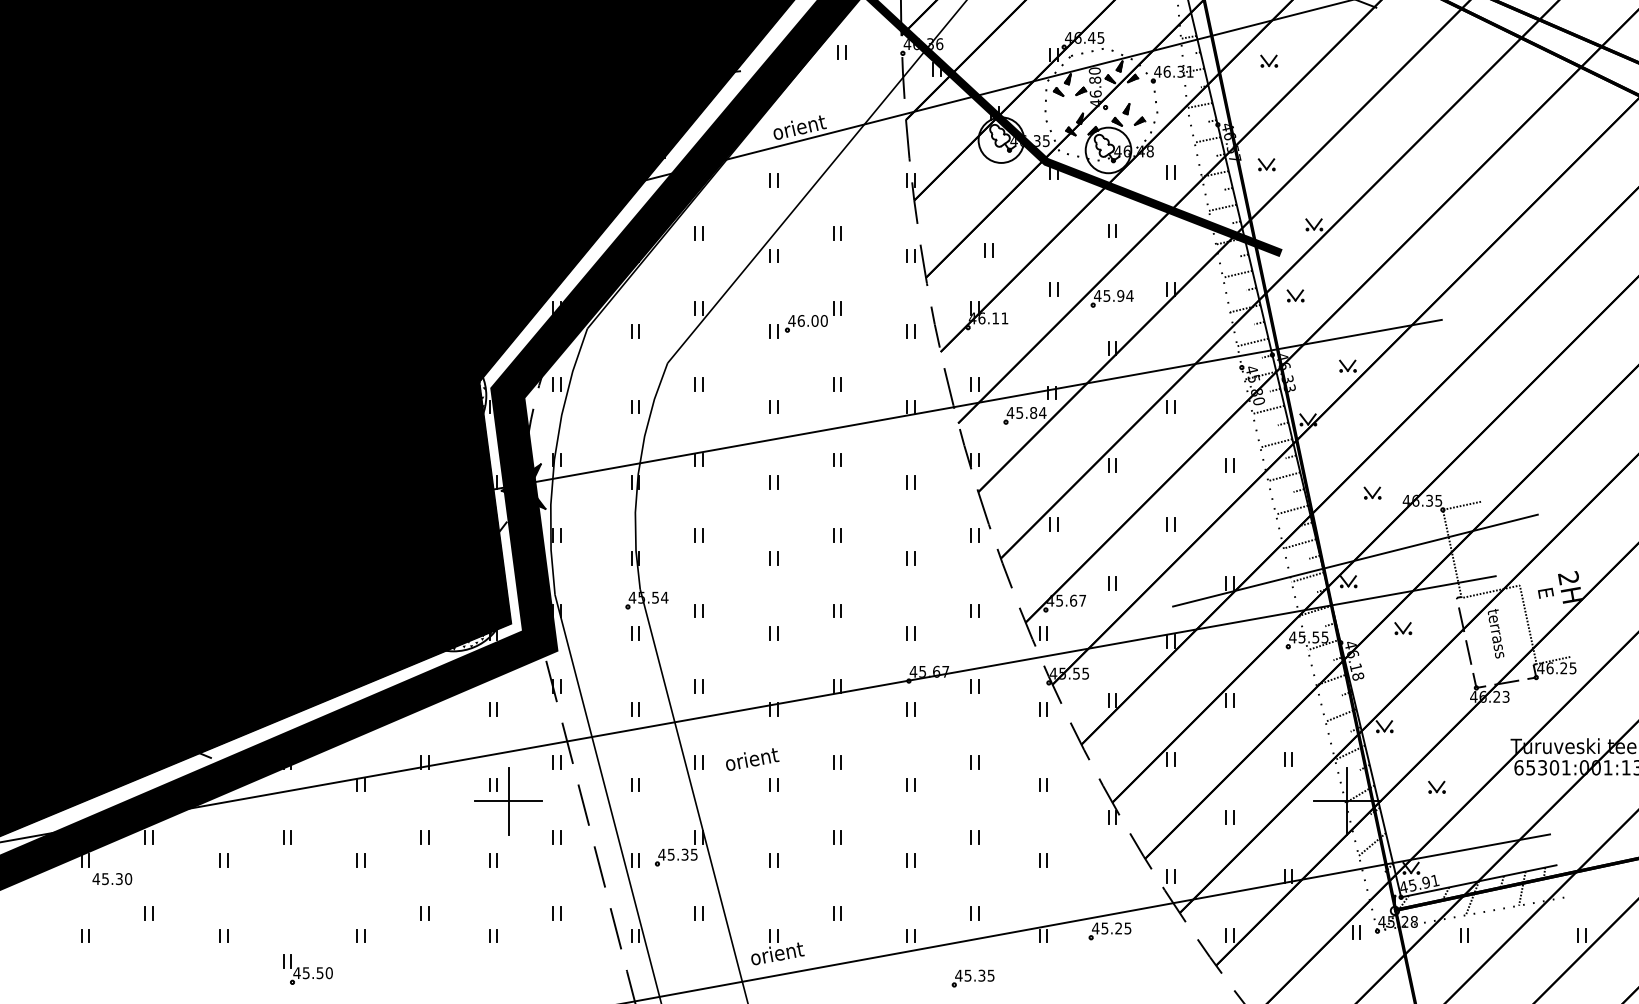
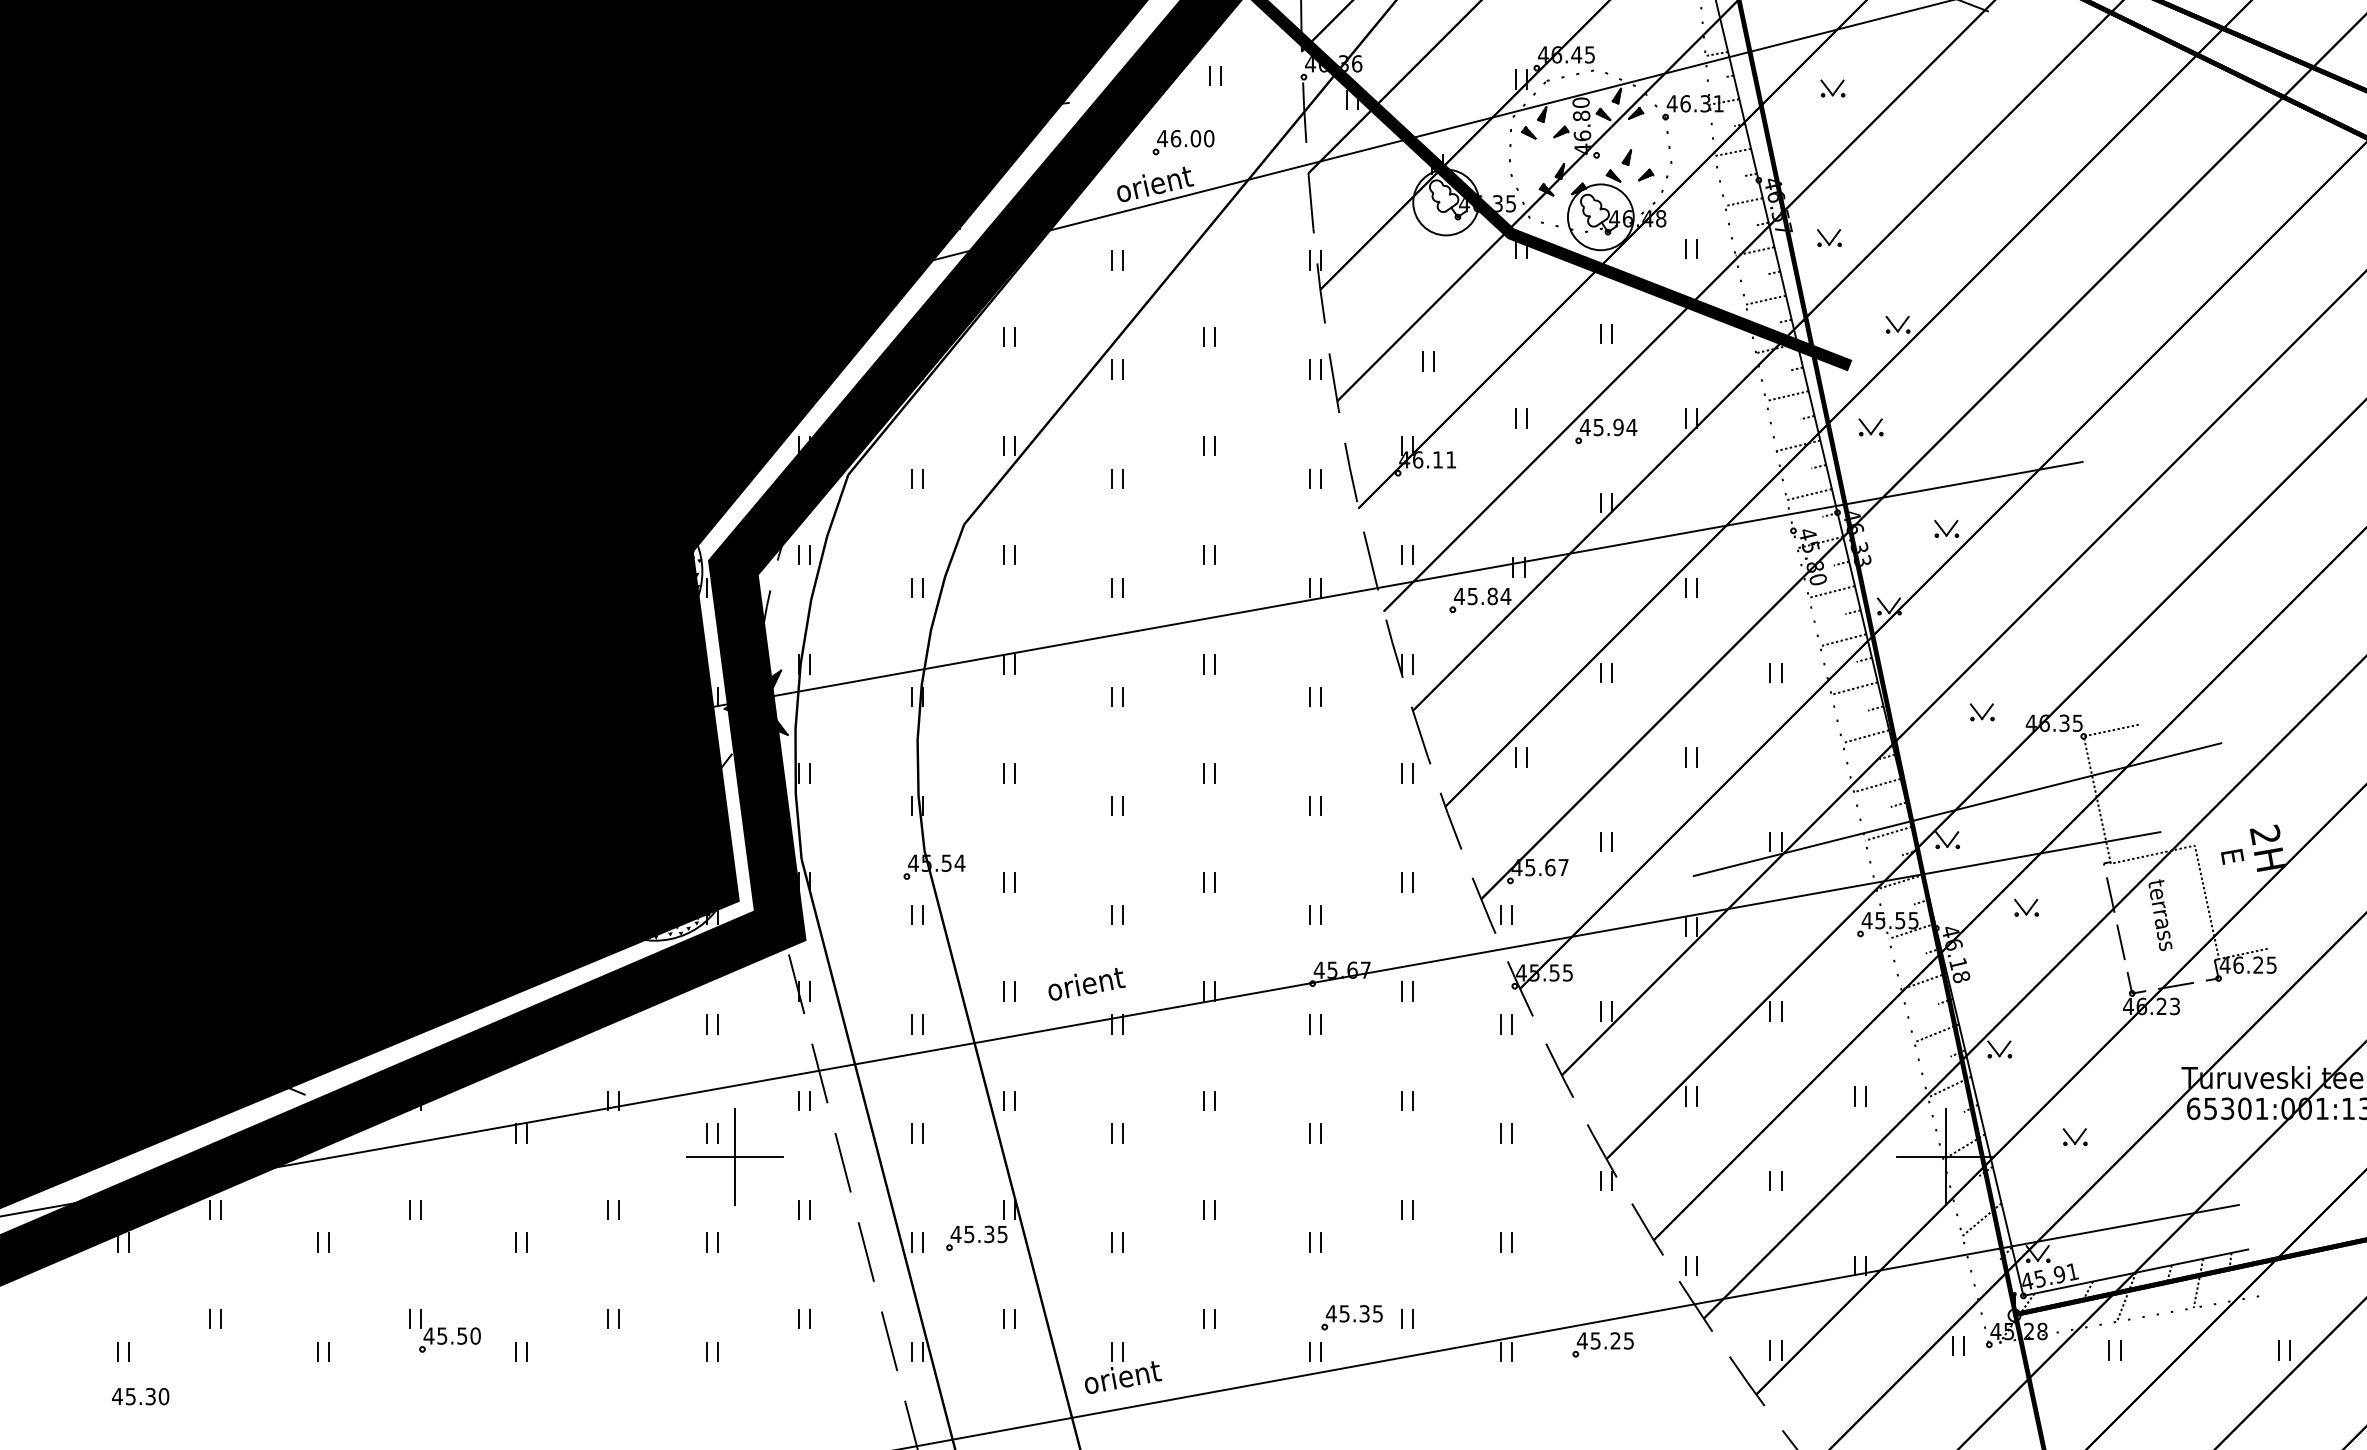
part: (806, 323) -> (1183, 142), moved
text: (752, 759) -> (1086, 984), moved
text: (112, 879) -> (140, 1397), moved
part: (307, 969) -> (444, 1330), moved
part: (972, 978) -> (1351, 1317), moved

